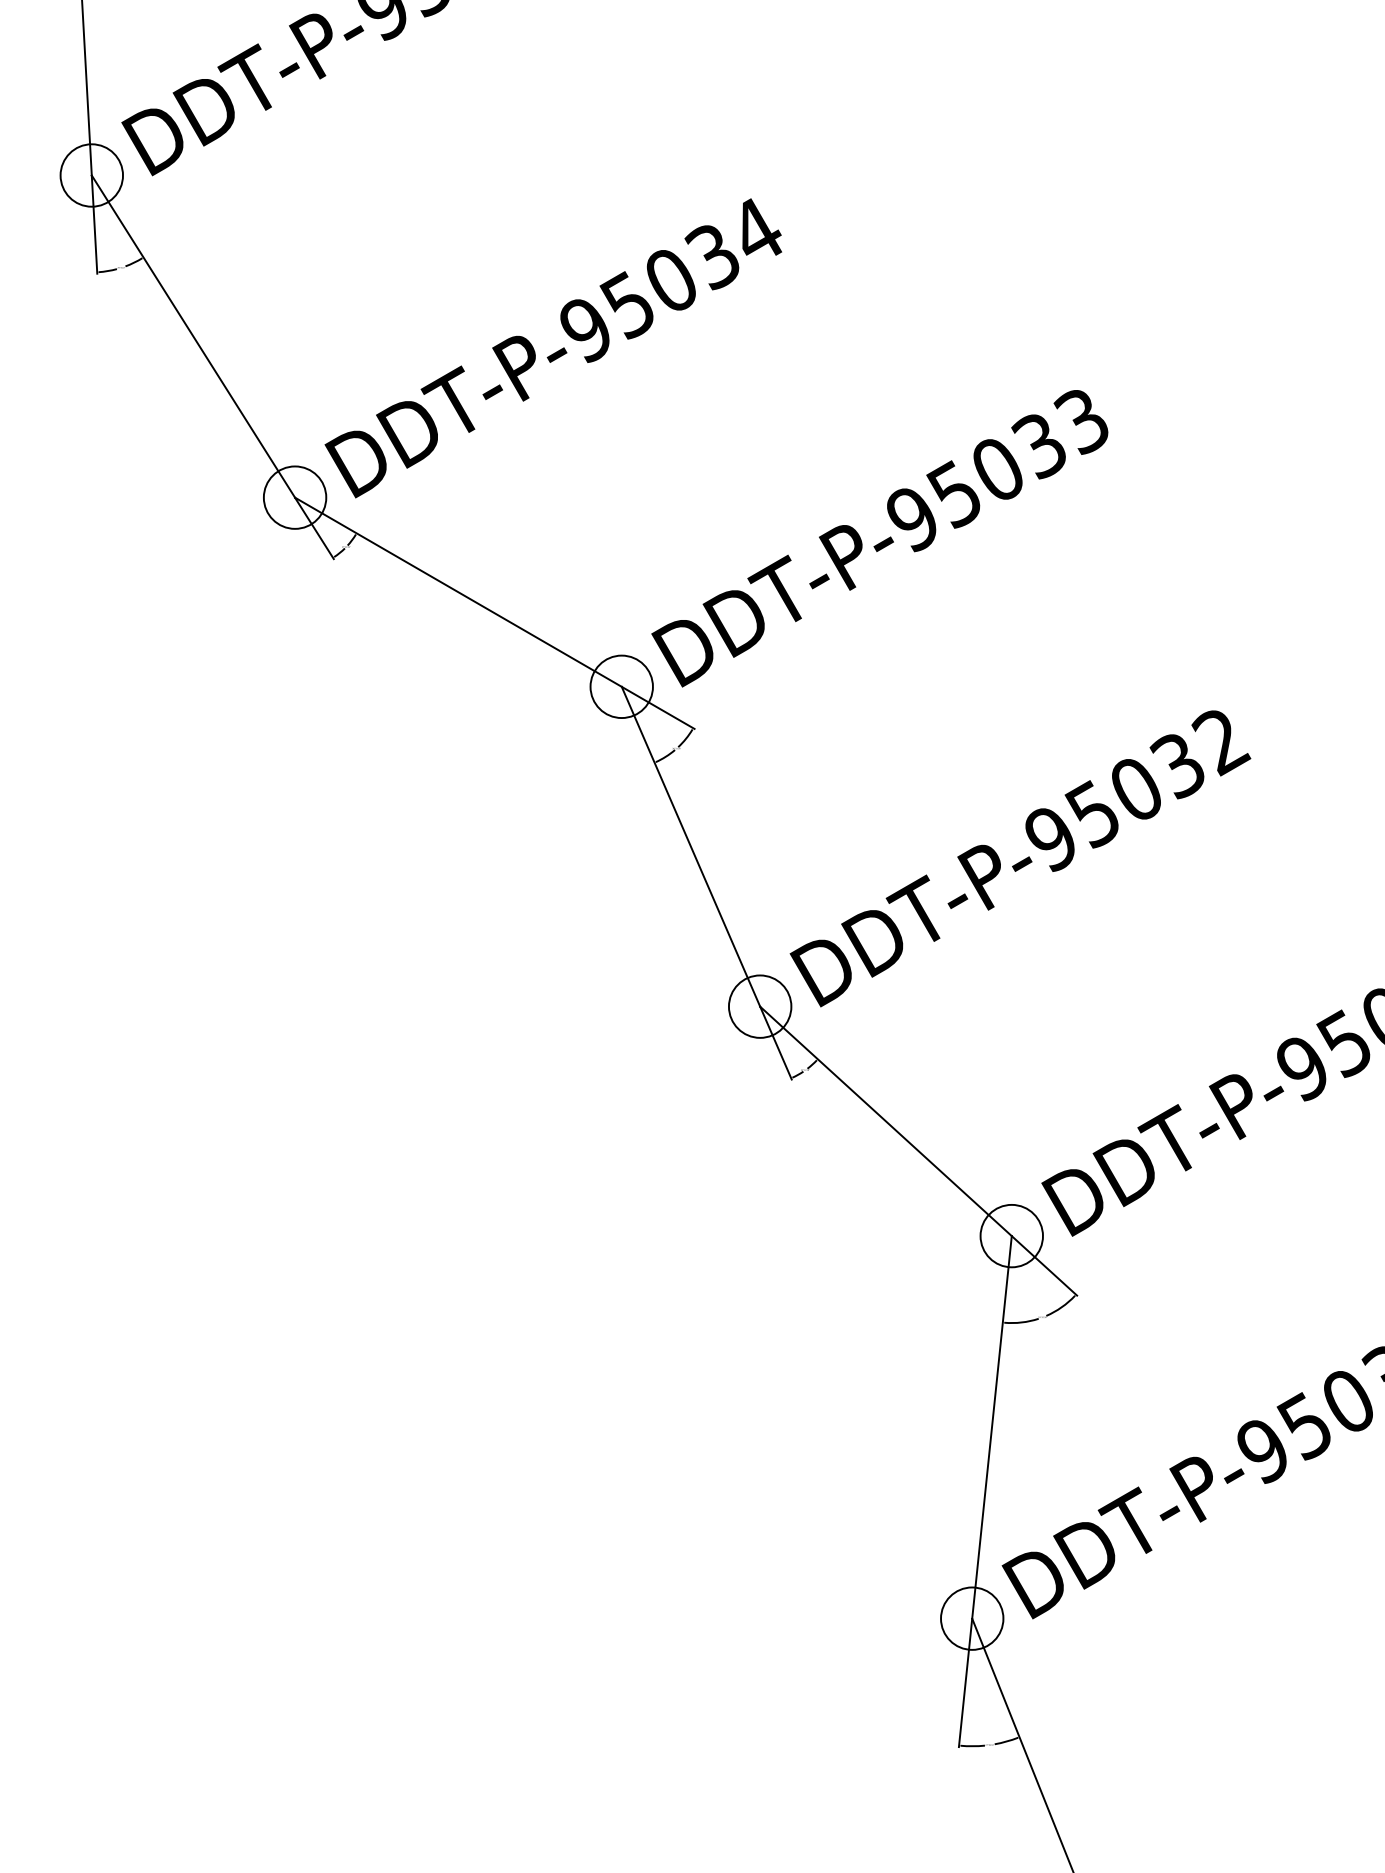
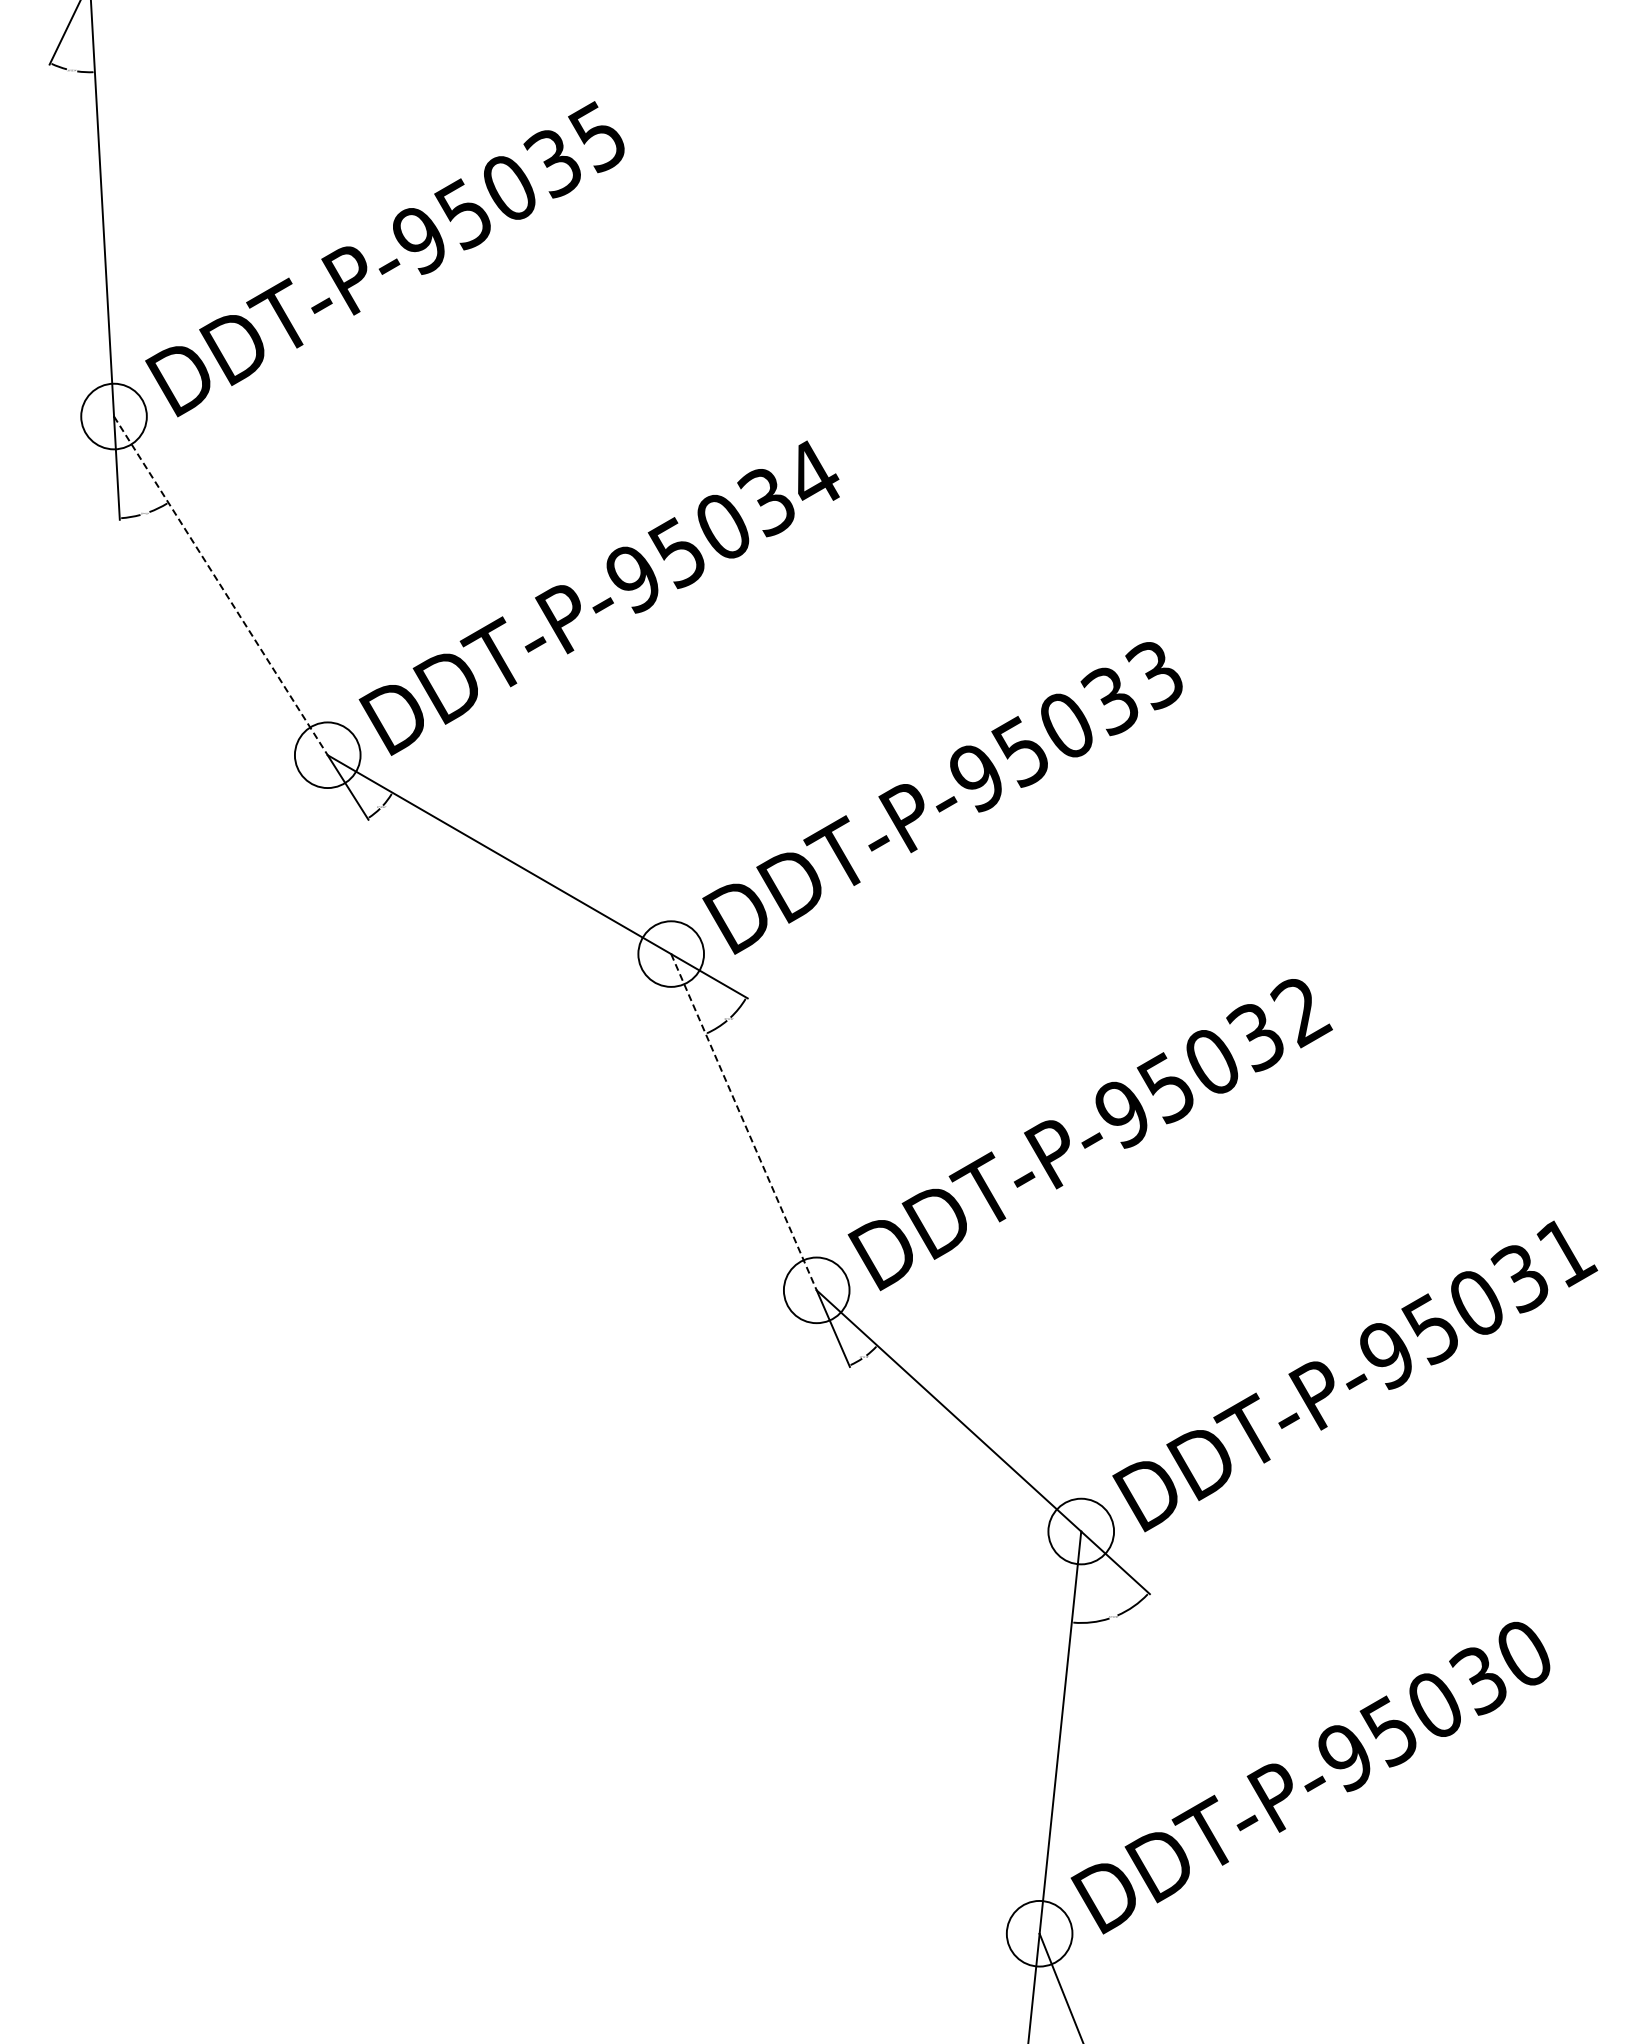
line: (194, 337) -> (221, 586), solid -> dashed
line: (691, 847) -> (744, 1122), solid -> dashed

